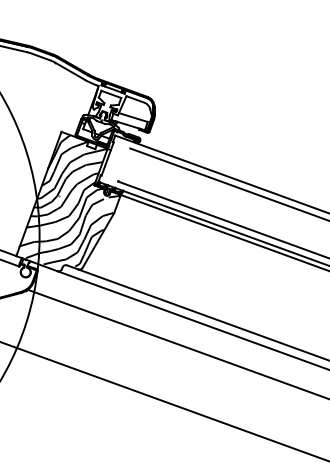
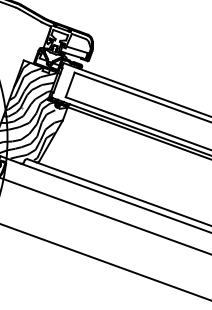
line: (124, 164) -> (70, 84), added

